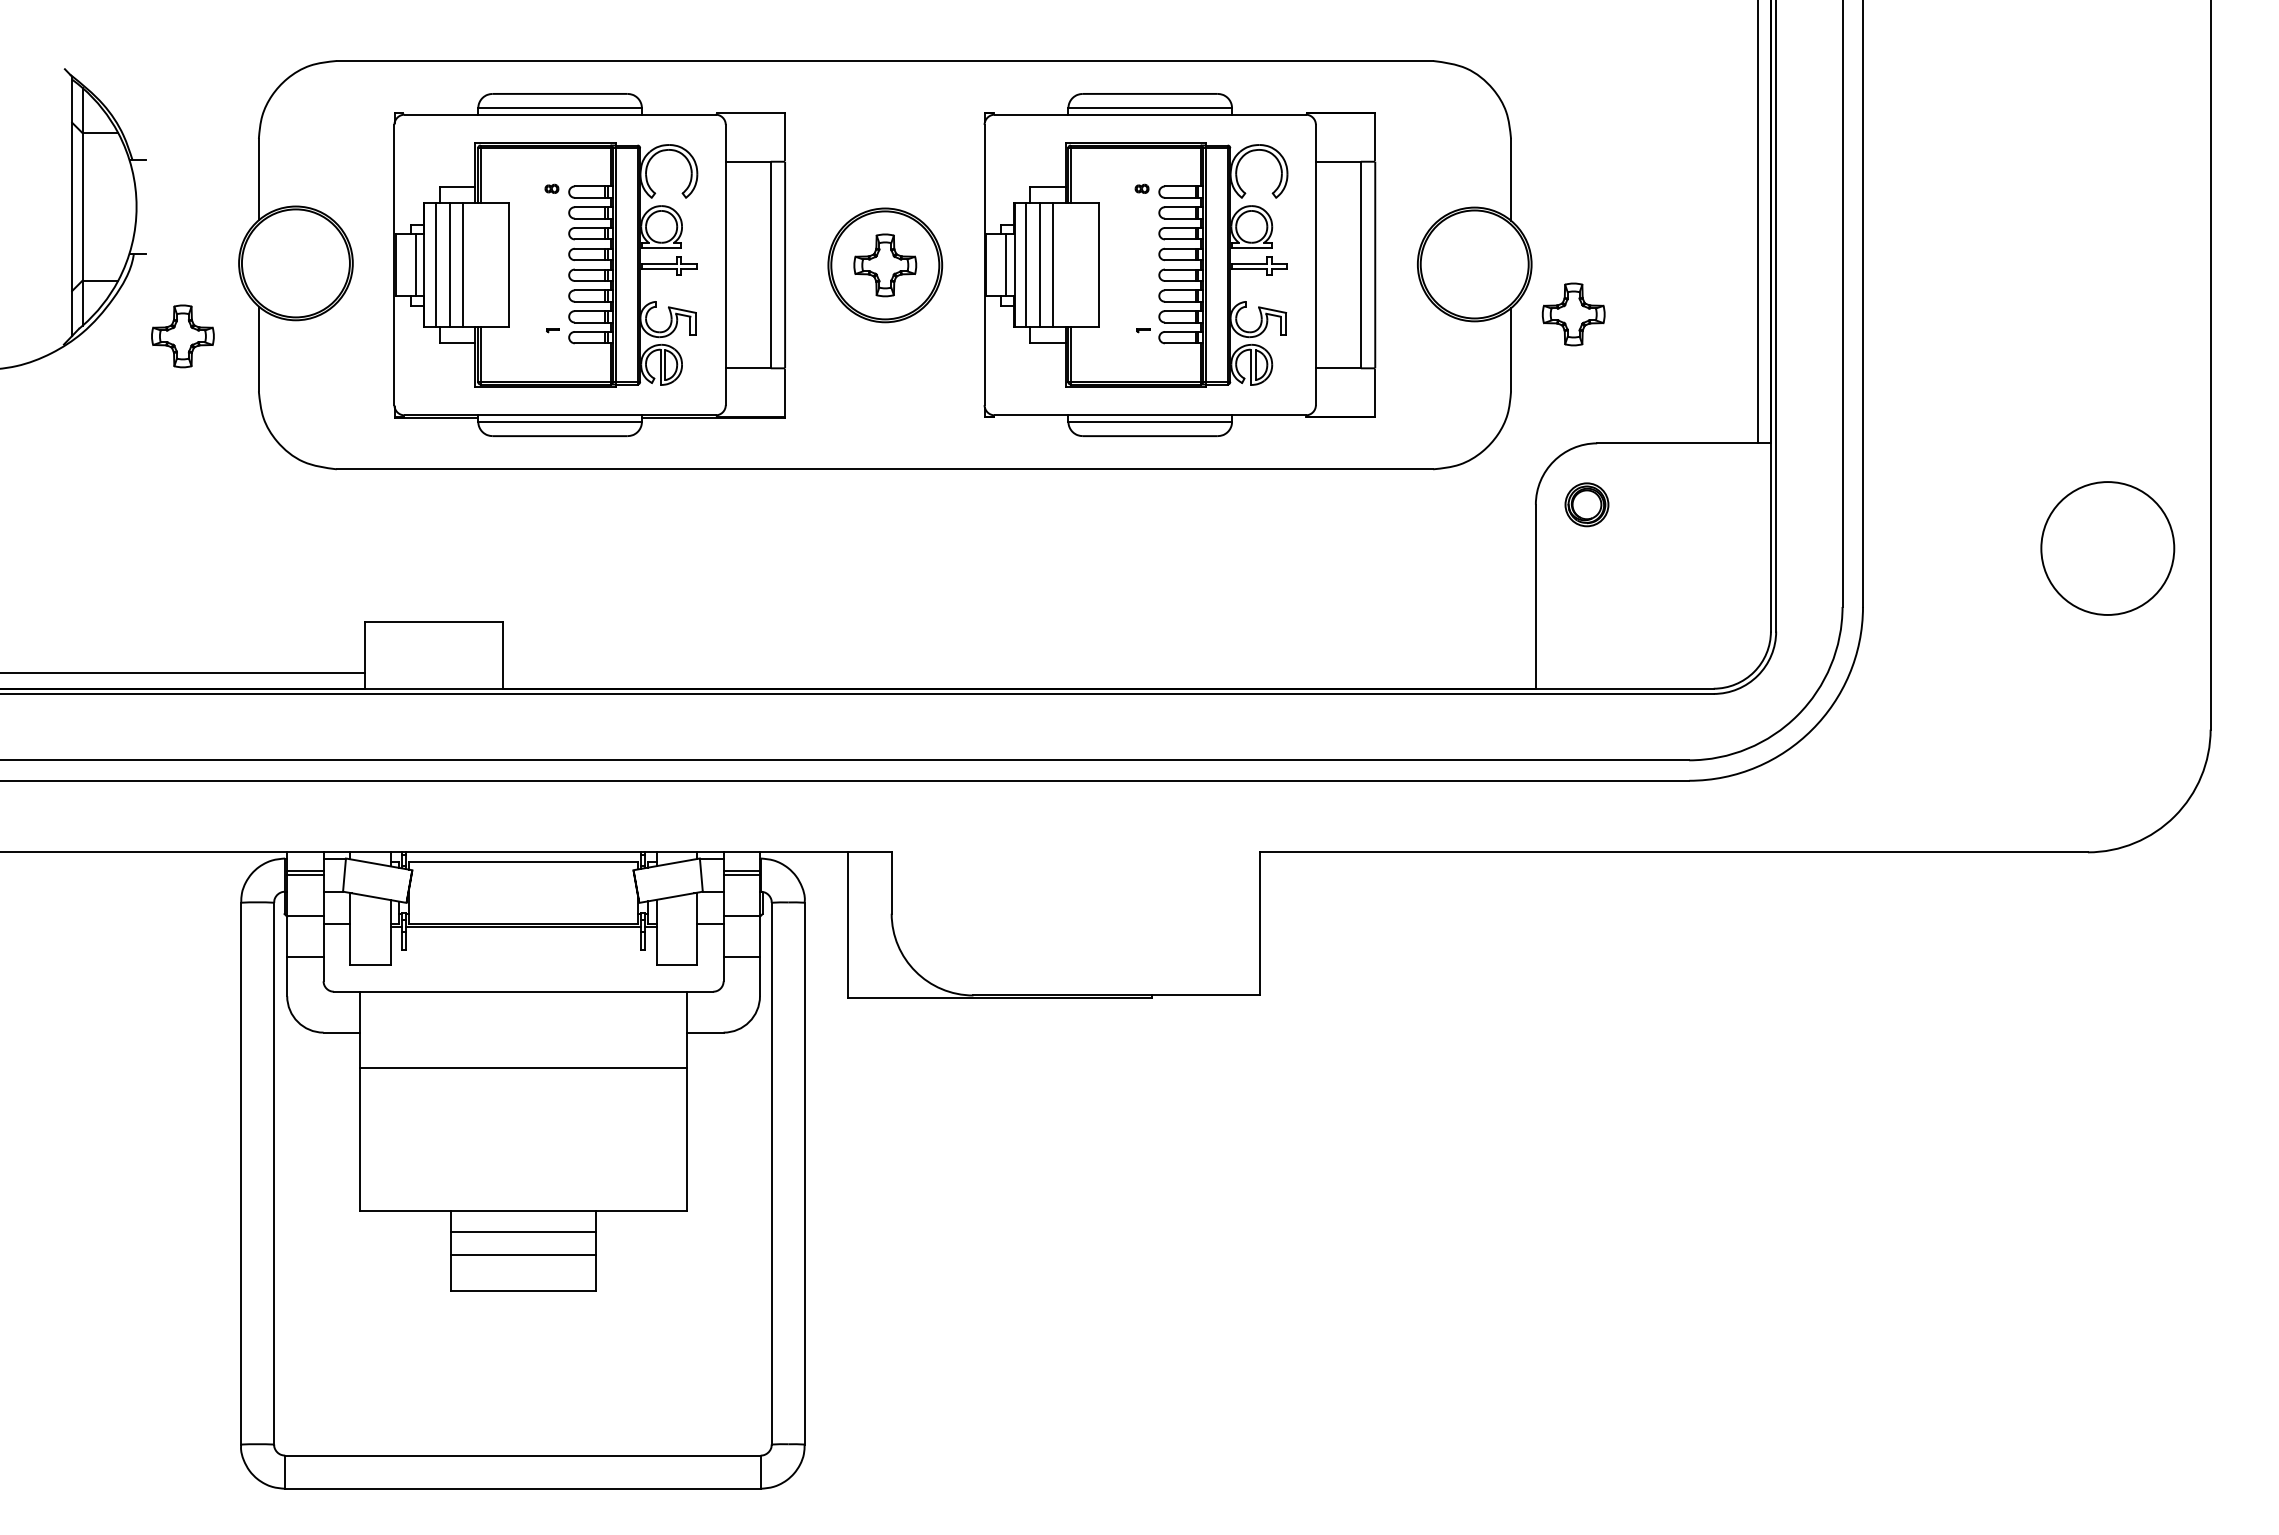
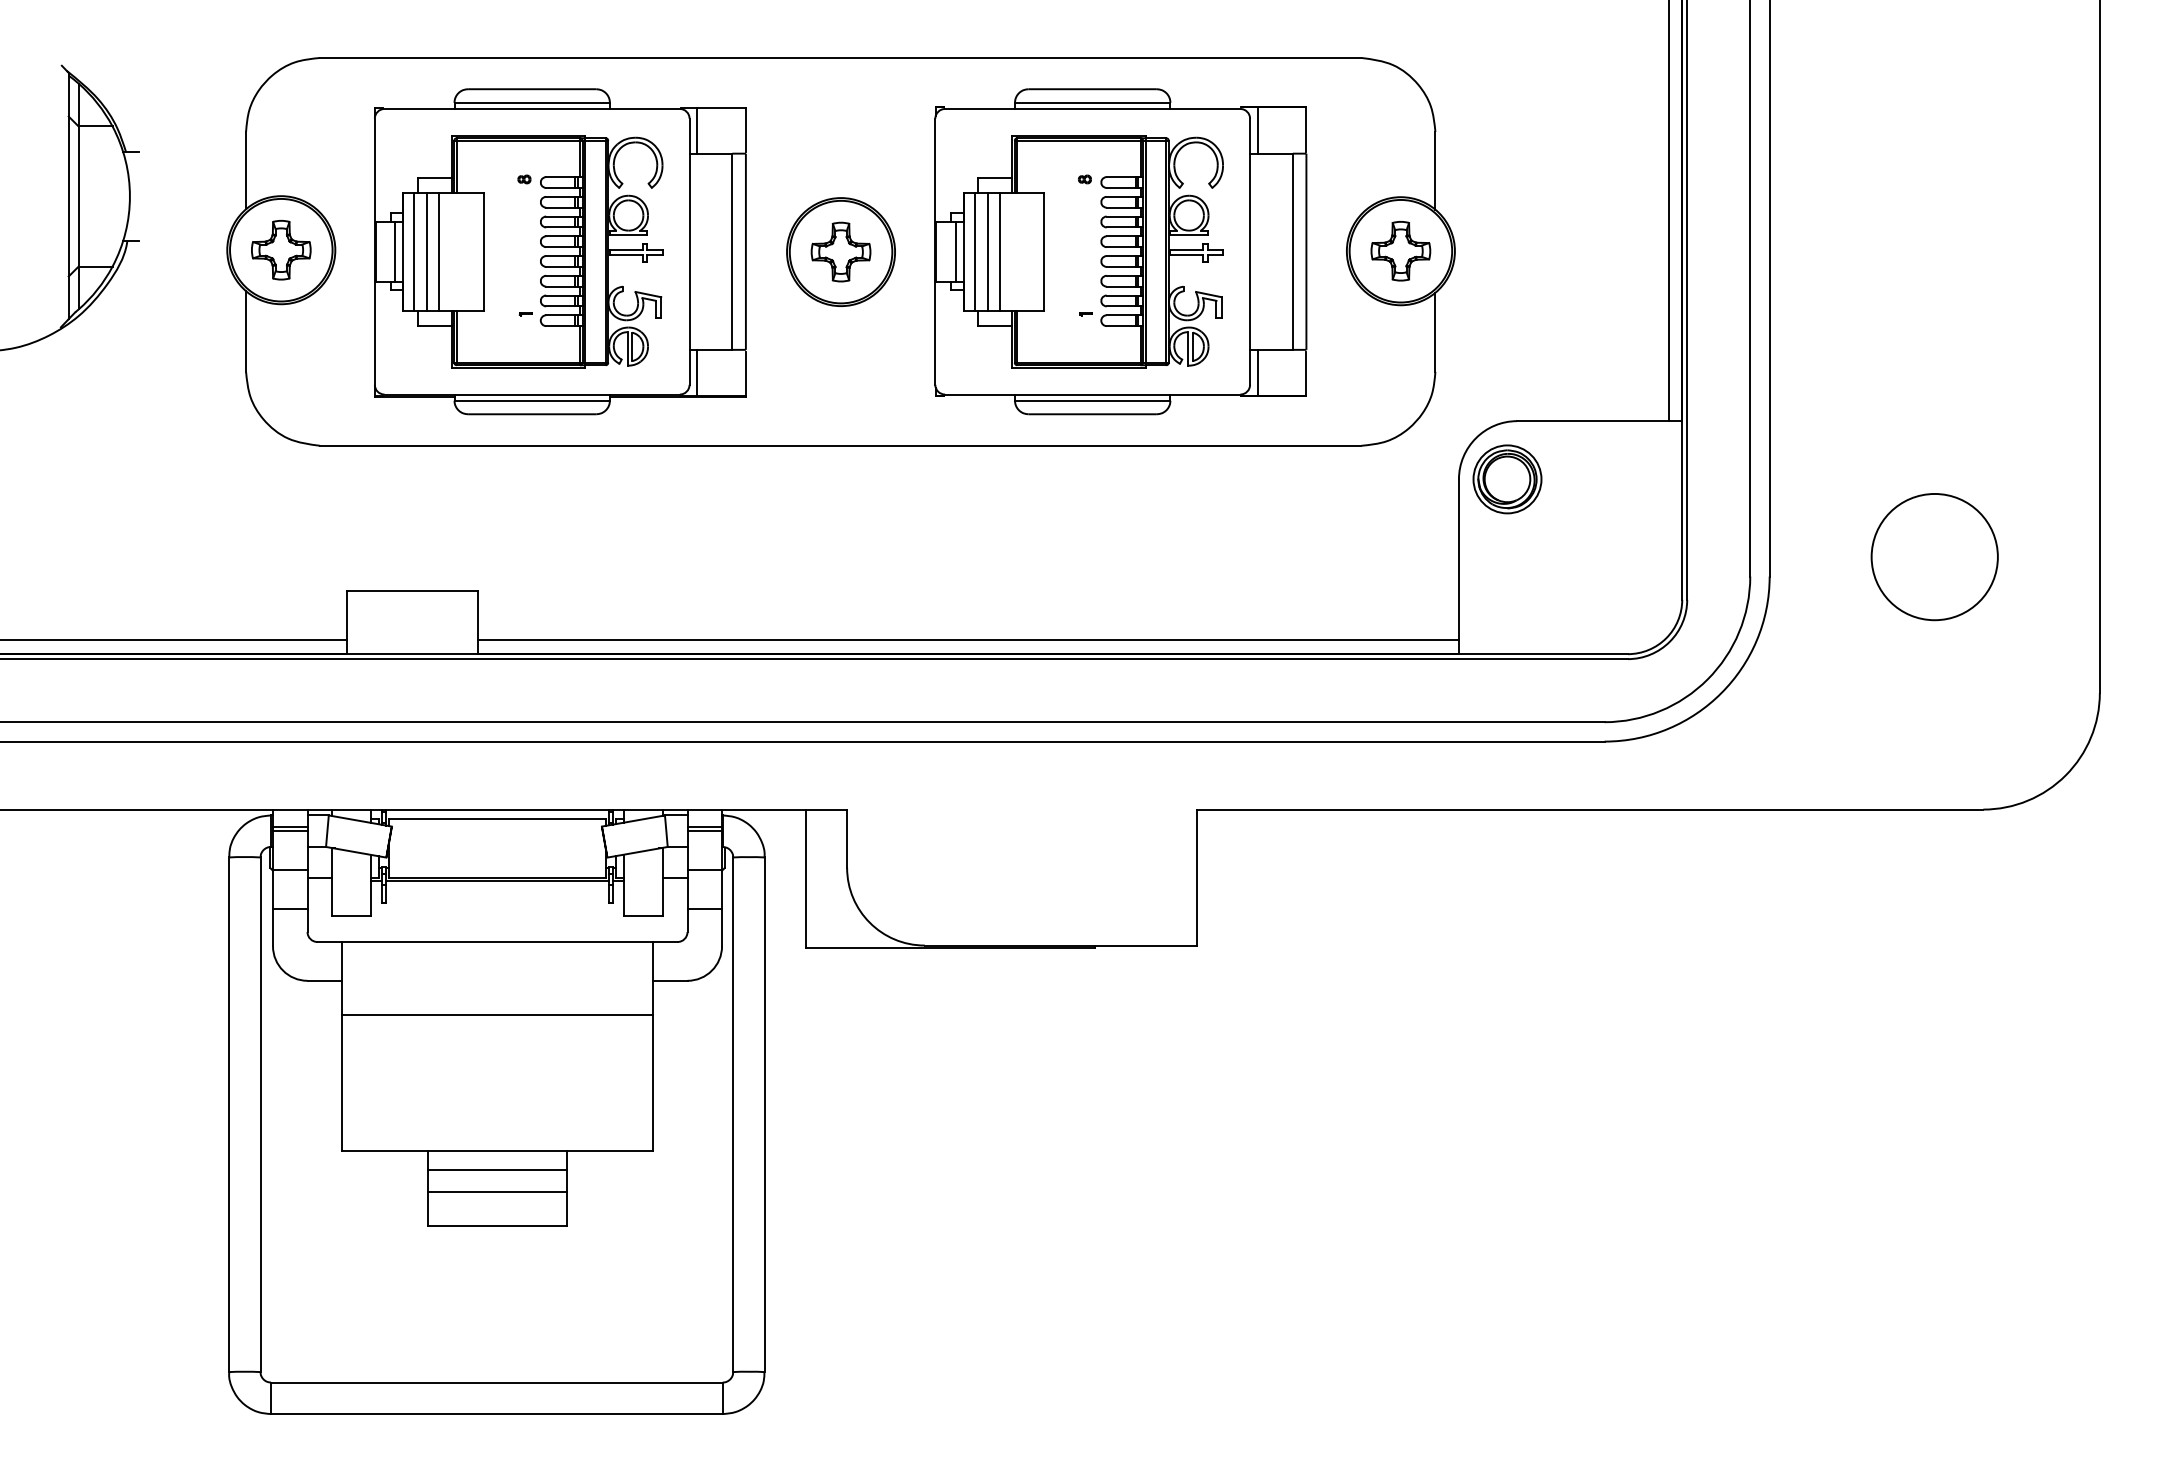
line: (733, 137) -> (696, 130), added
line: (1323, 137) -> (1257, 130), added
part: (1573, 314) -> (1400, 251), moved
part: (182, 336) -> (280, 250), moved
line: (733, 392) -> (696, 372), added
line: (1323, 392) -> (1257, 372), added
part: (1586, 504) -> (1507, 479), size x1.67
circle: (2107, 548) -> (1934, 557), moved
line: (1018, 673) -> (967, 639), added

